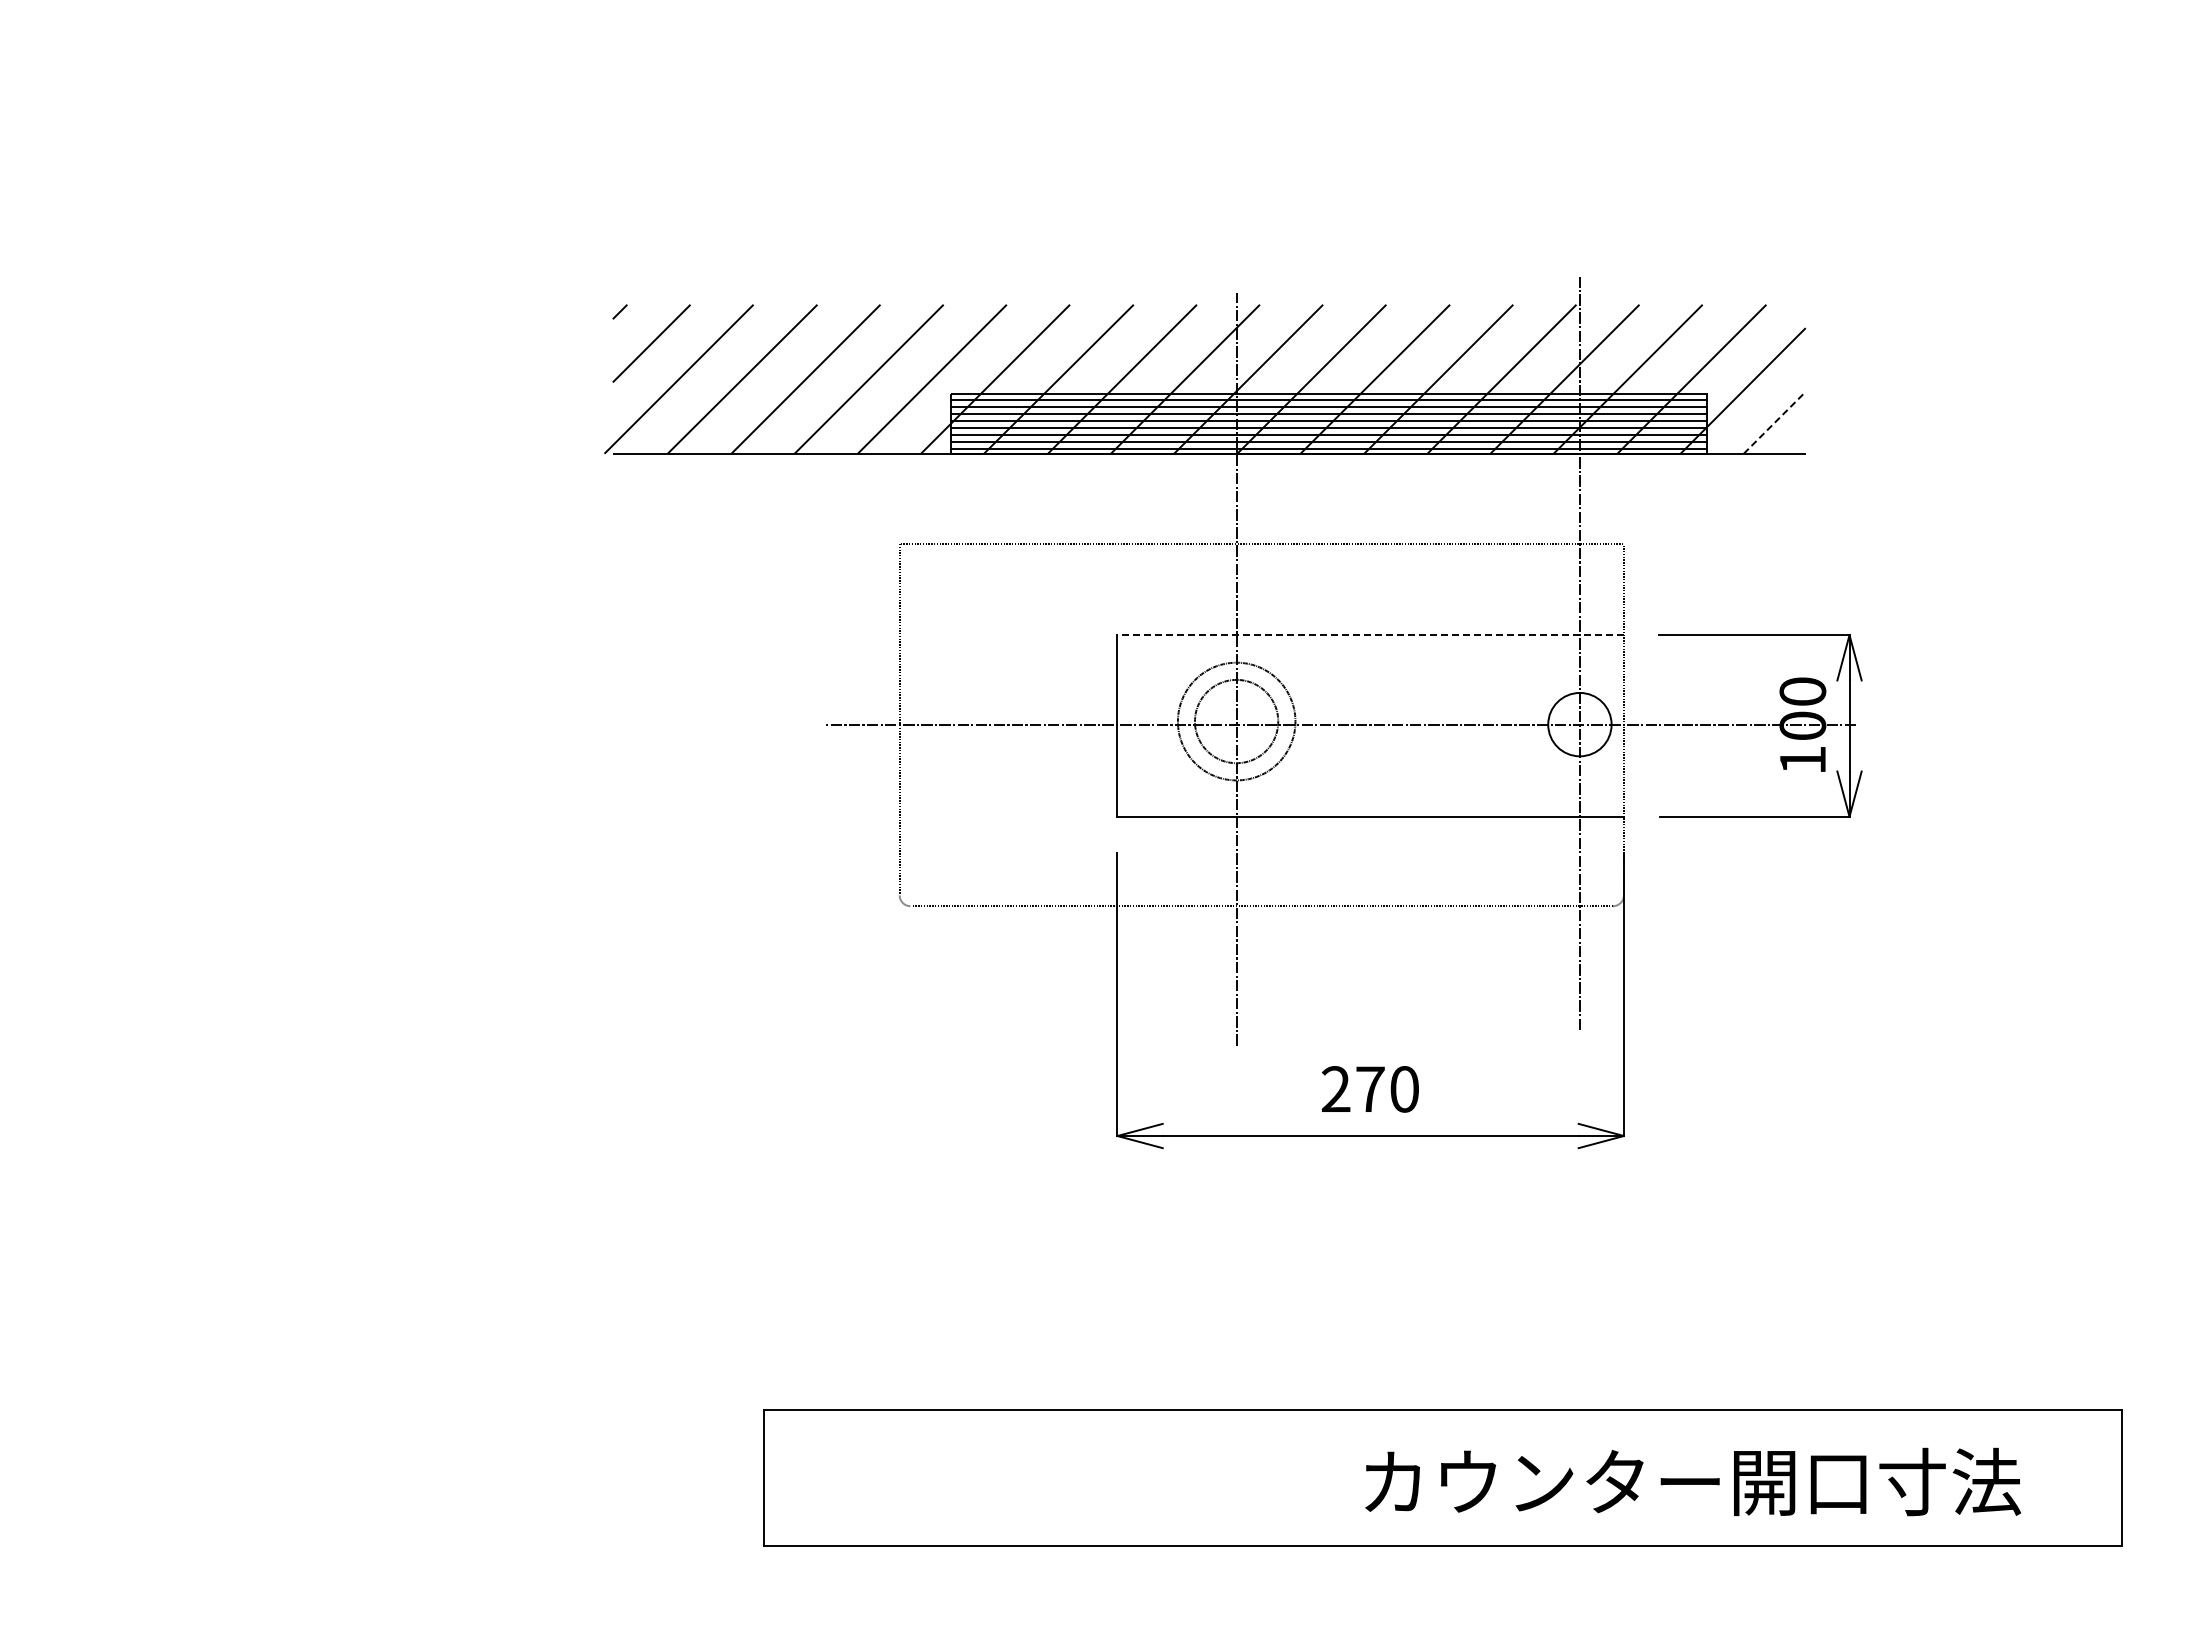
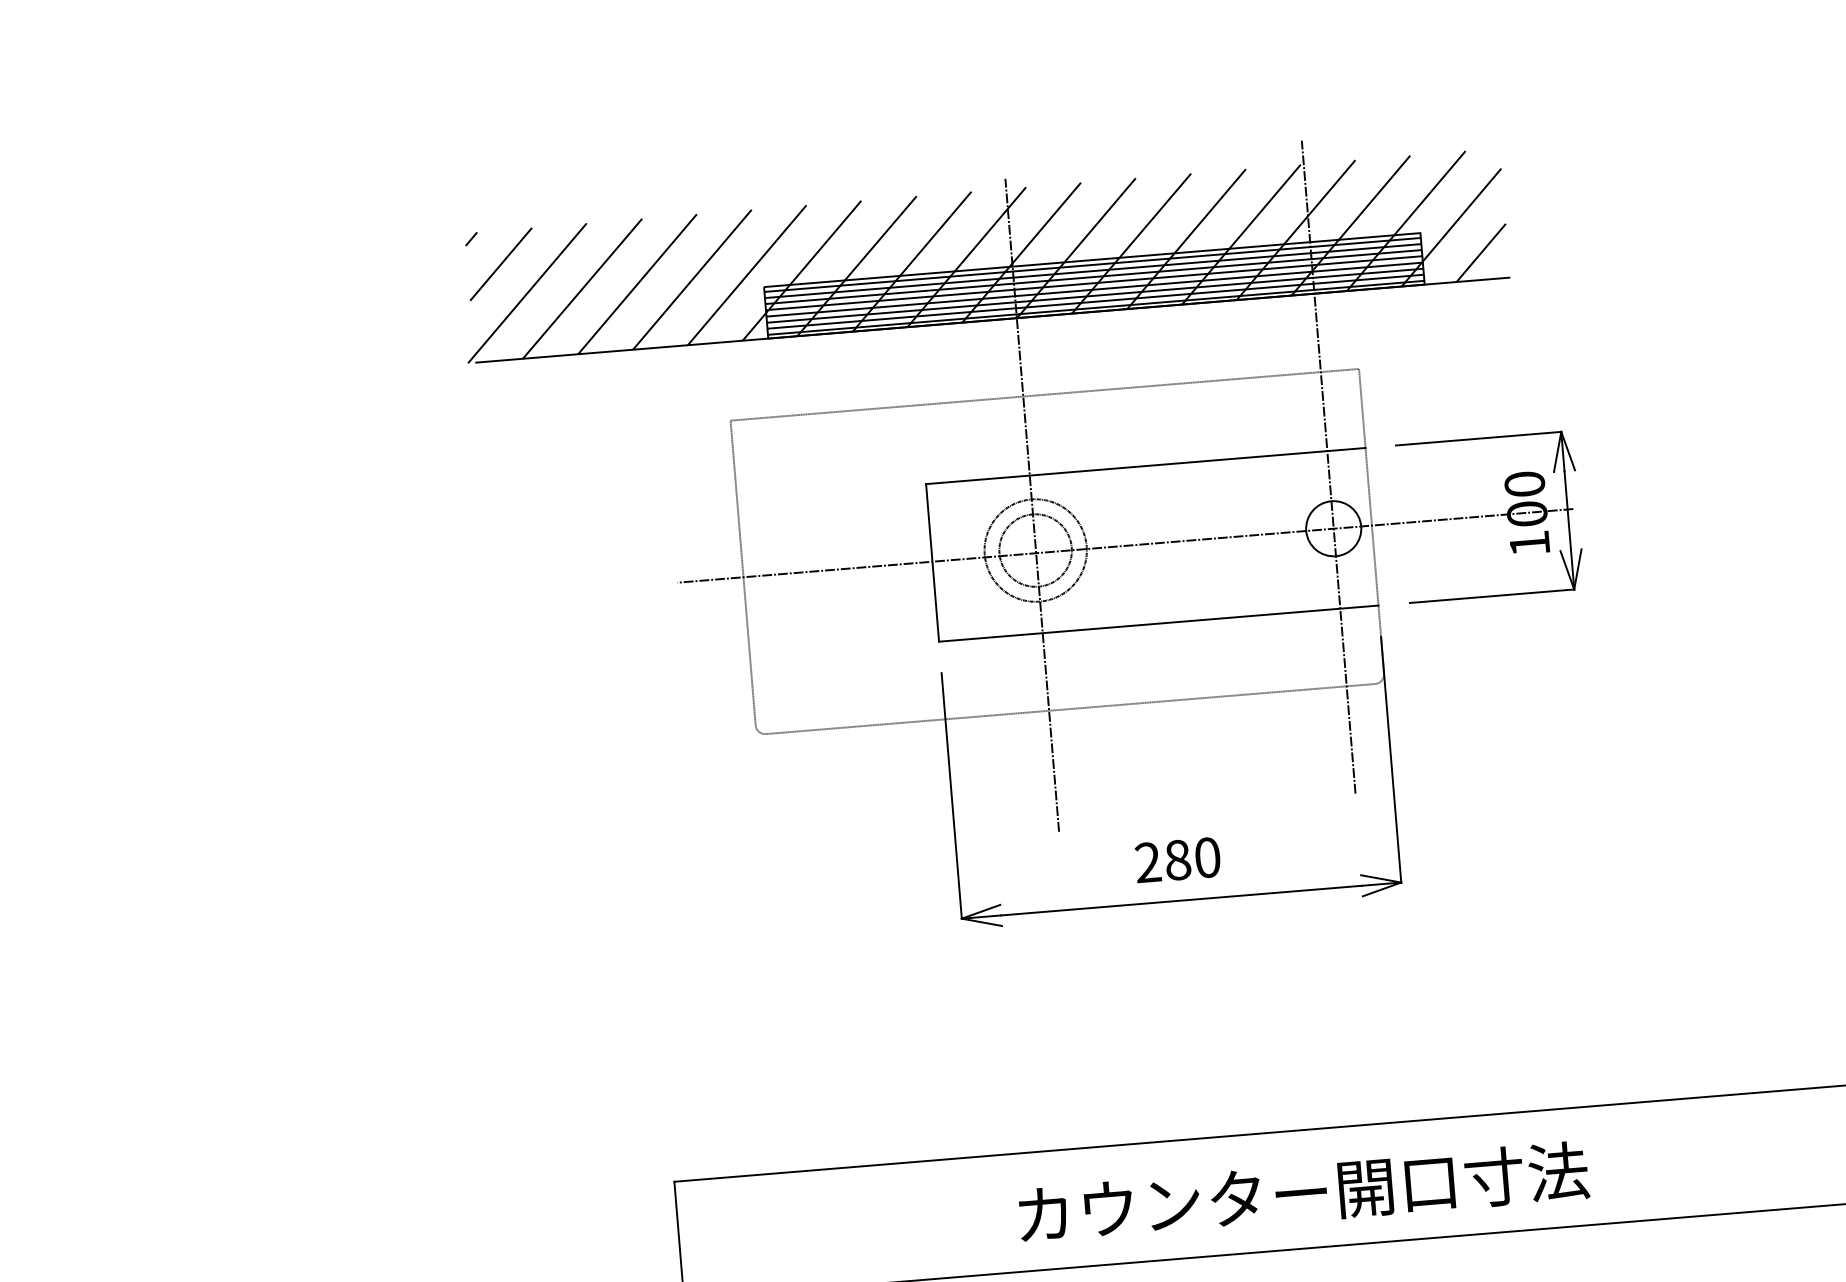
line: (1774, 422) -> (1481, 252), dashed -> solid
line: (1370, 635) -> (1145, 466), dashed -> solid
text: (1370, 1089) -> (1178, 860), 270 -> 280
text: (1692, 1481) -> (1303, 1192), moved

